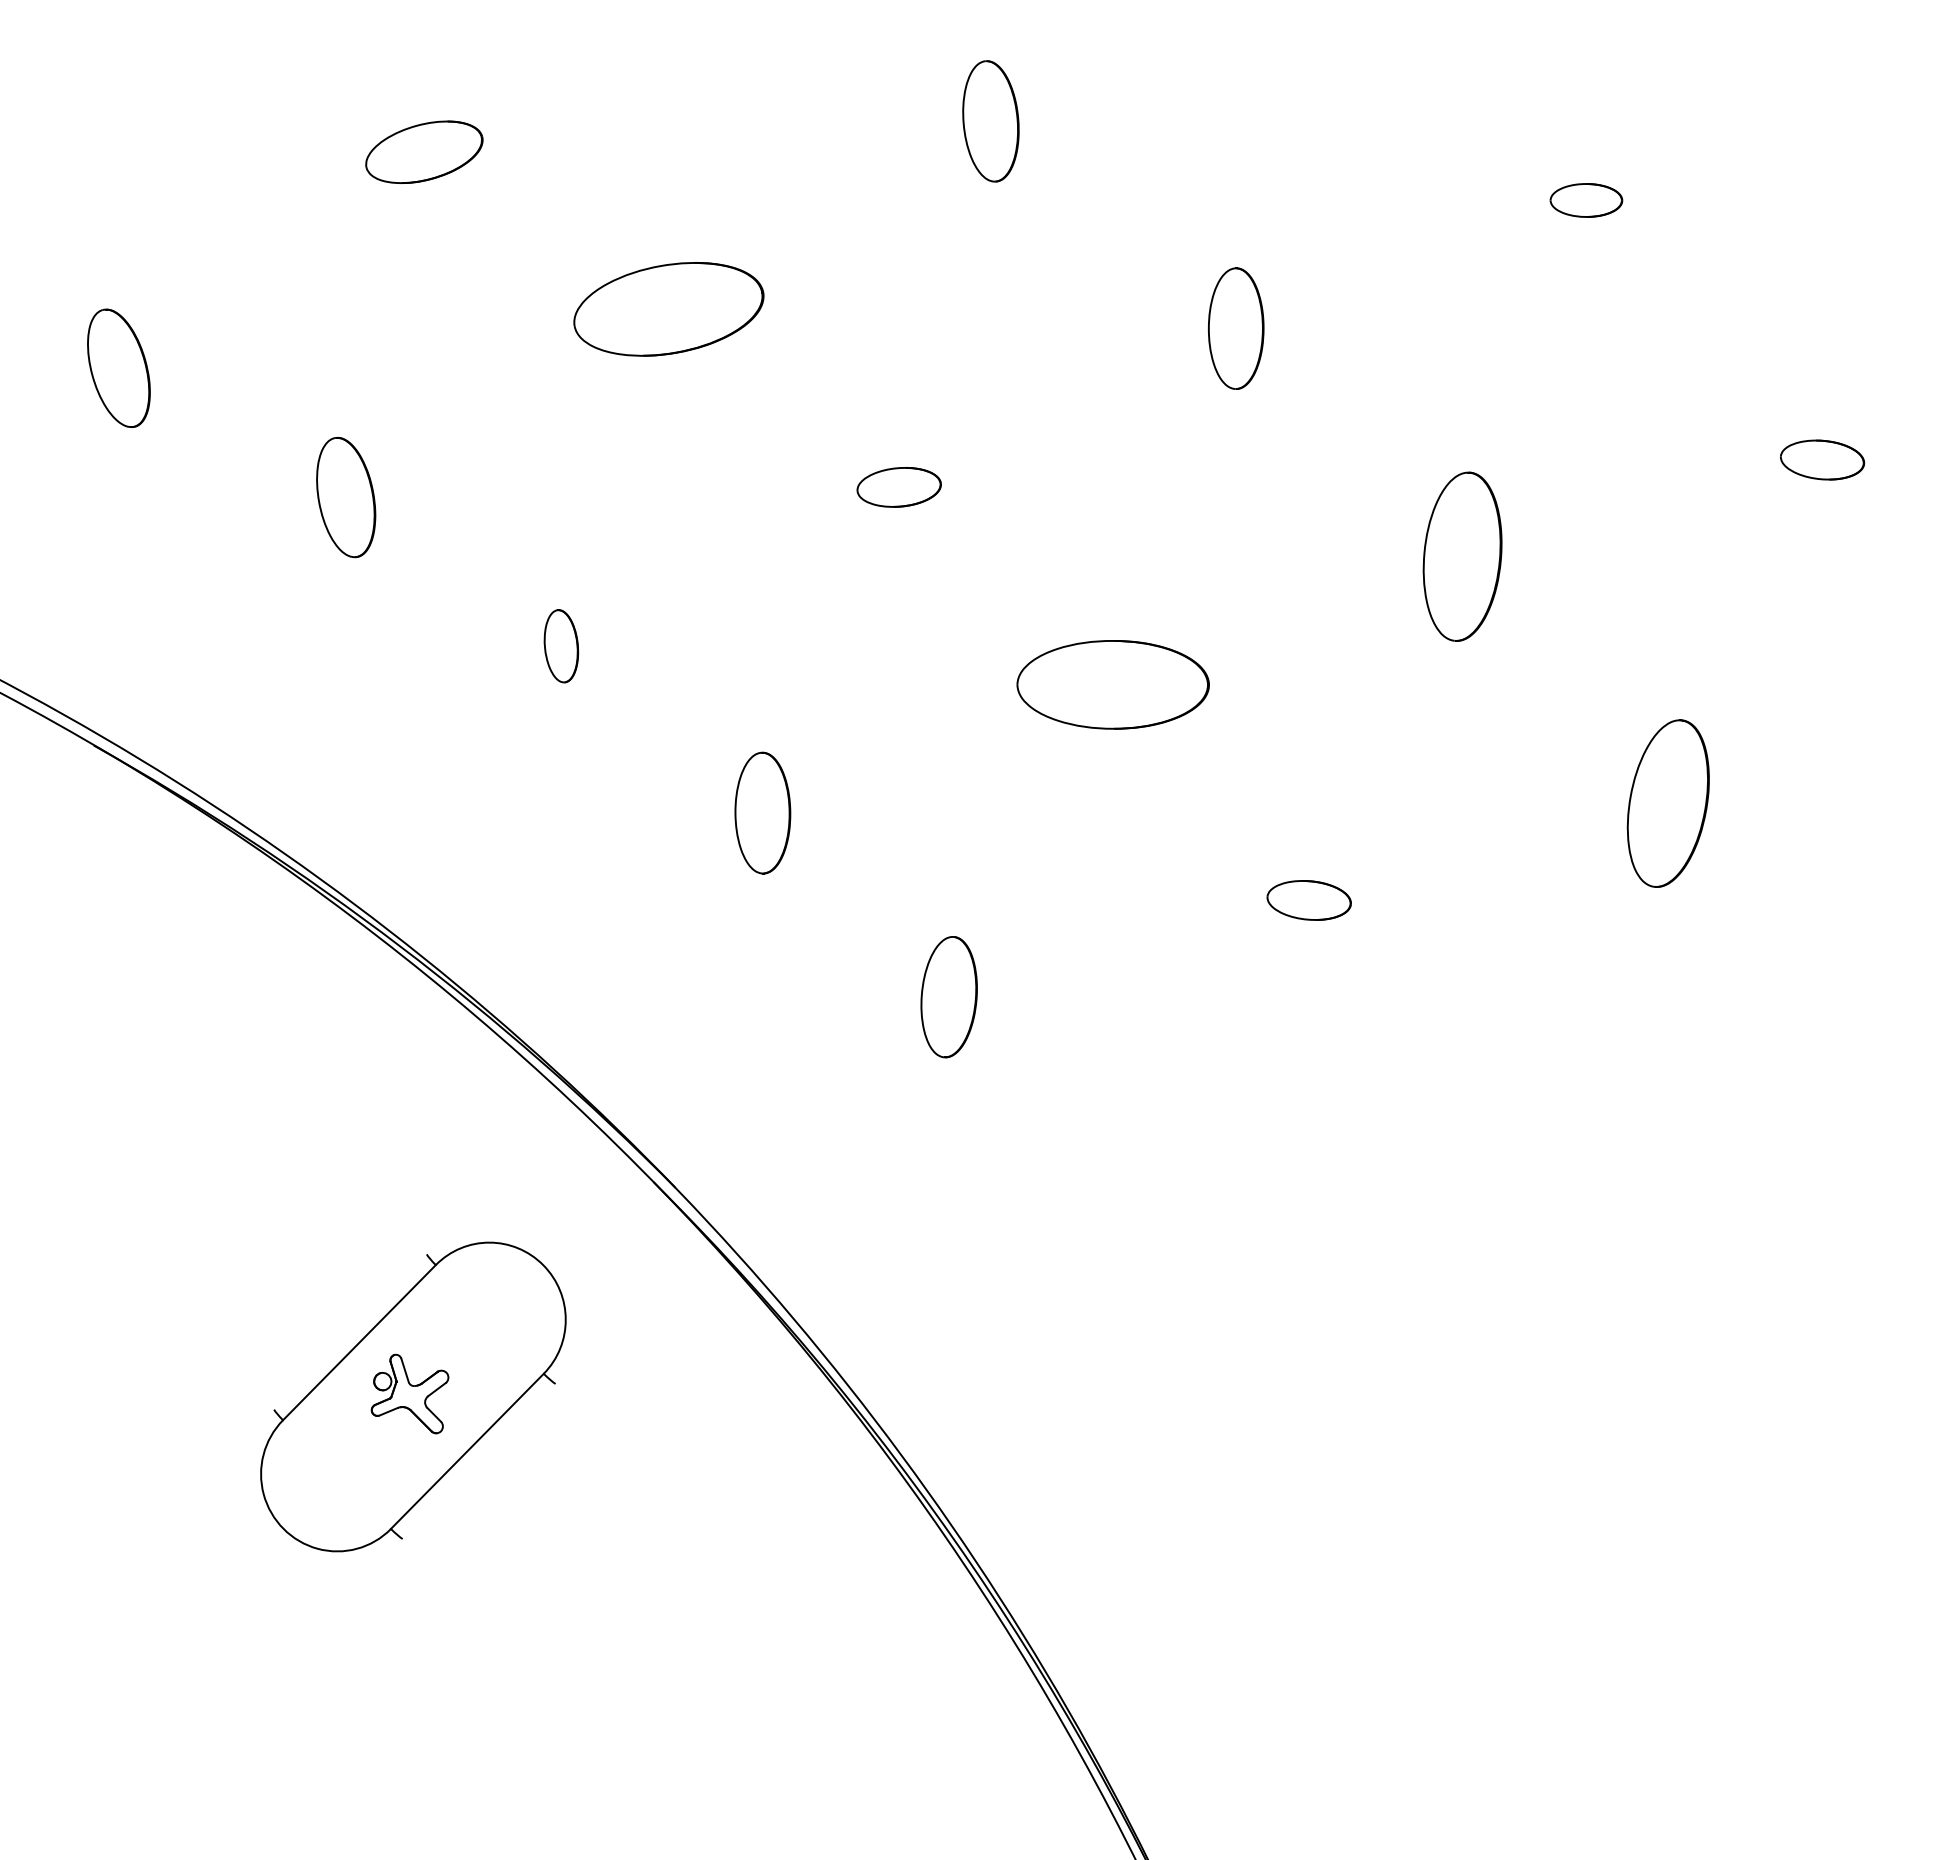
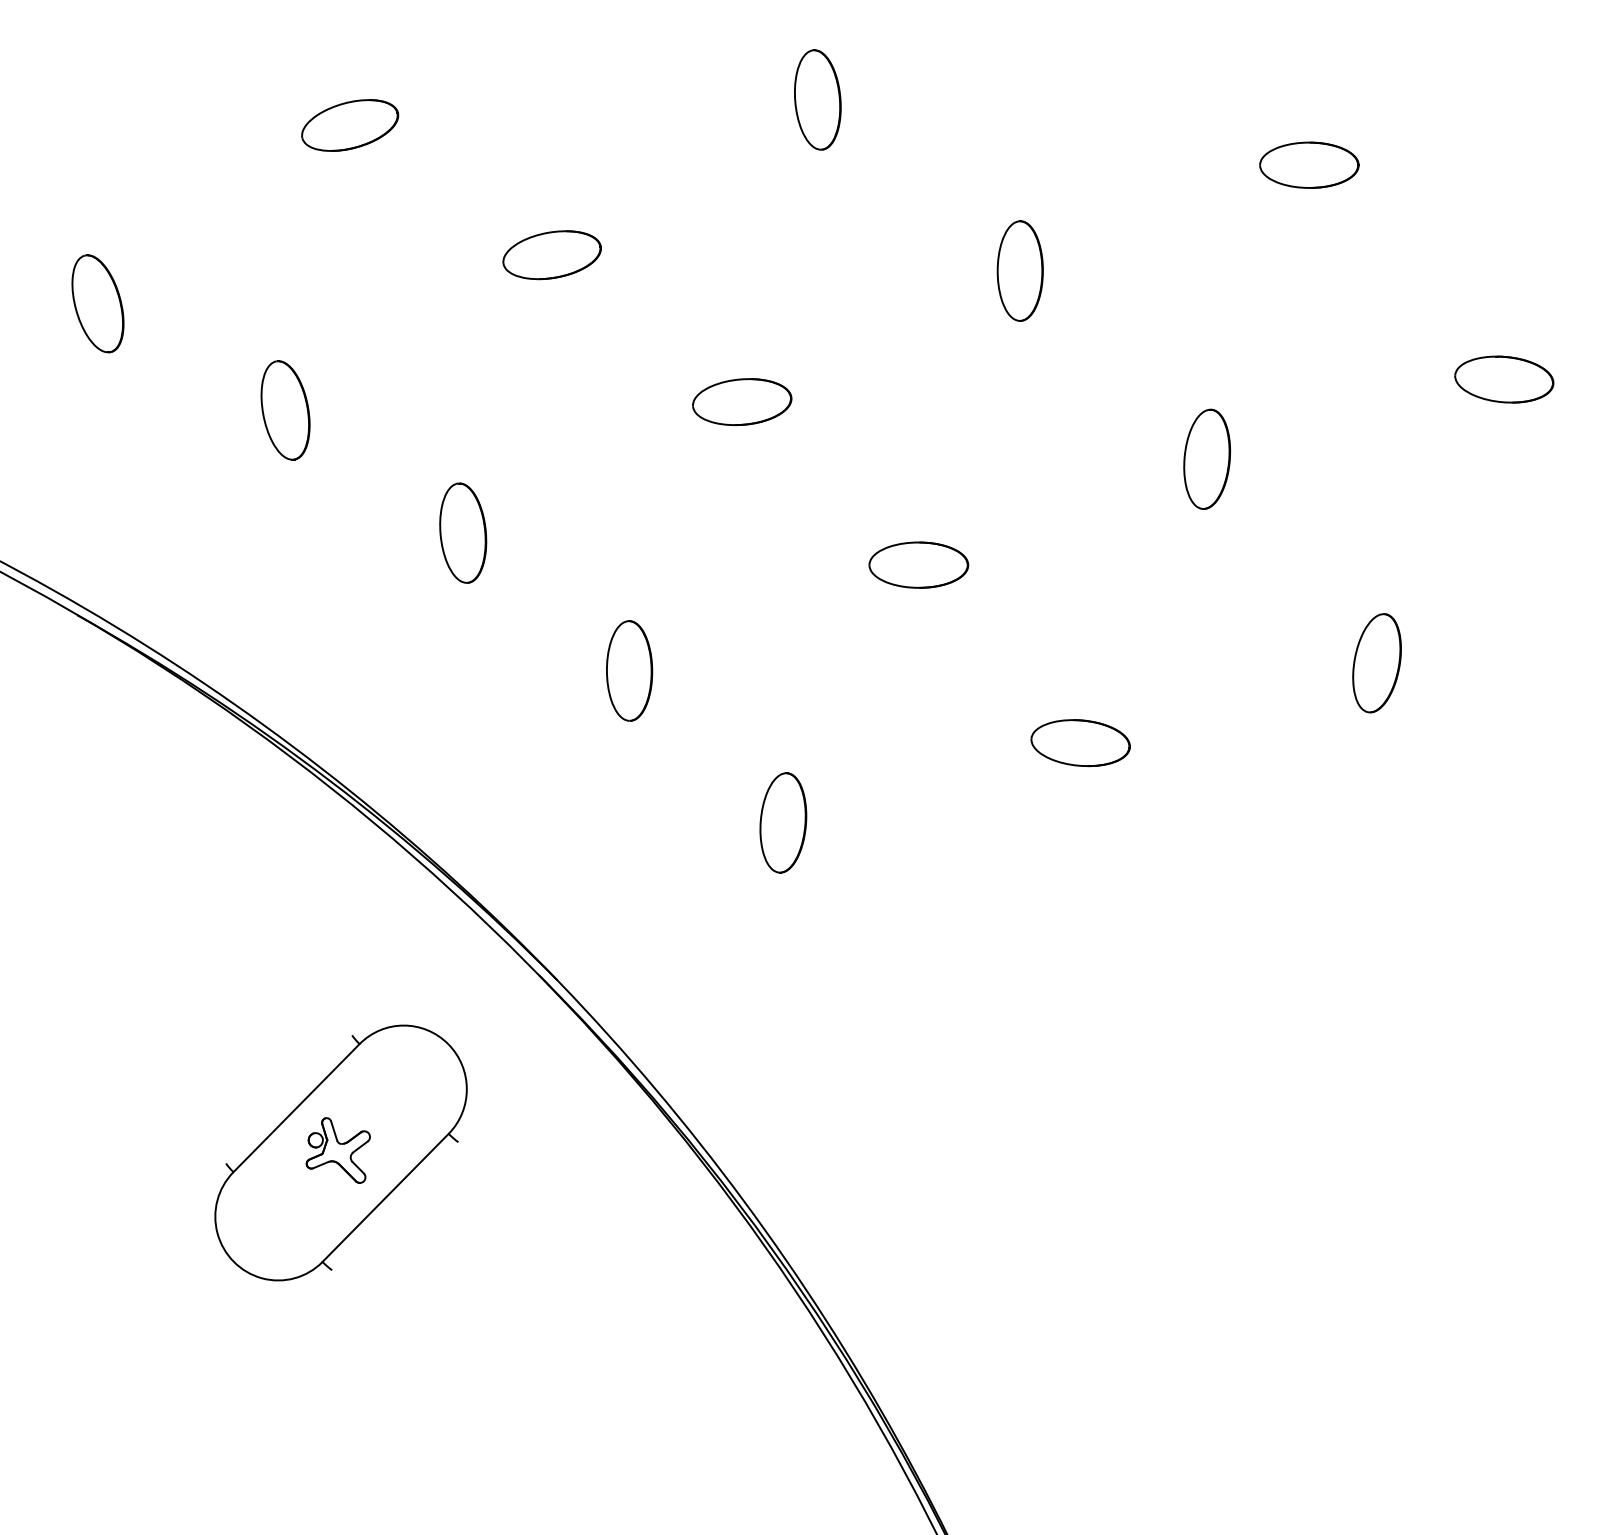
part: (1586, 200) -> (1309, 165), size x1.67
part: (669, 309) -> (552, 255), size x0.62
part: (1822, 459) -> (1504, 379), size x1.43
part: (898, 487) -> (741, 402), size x1.43
part: (1462, 556) -> (1207, 459), size x0.71
part: (561, 646) -> (463, 533), size x1.67
part: (1113, 684) -> (919, 564), size x0.62
part: (1668, 803) -> (1377, 663), size x0.71
part: (1308, 900) -> (1079, 743), size x1.43

